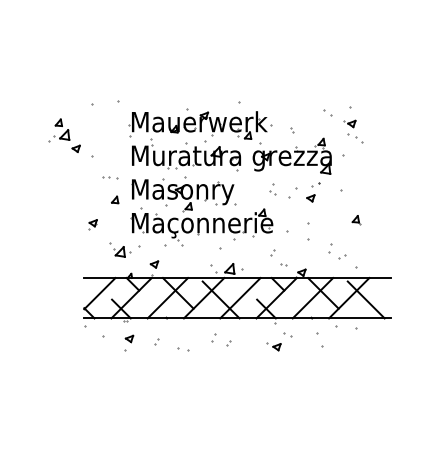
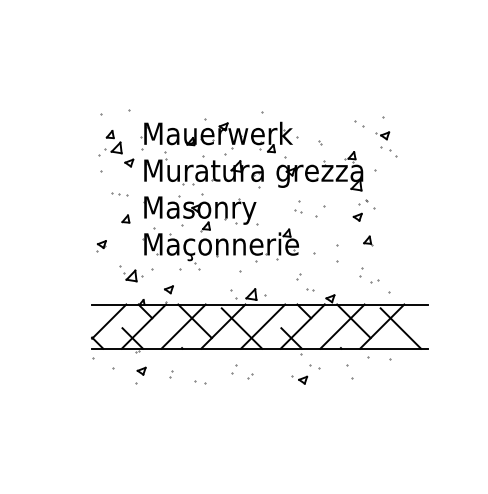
part: (64, 135) -> (116, 148), moved
part: (313, 192) -> (360, 210), moved
part: (356, 220) -> (368, 241), moved

